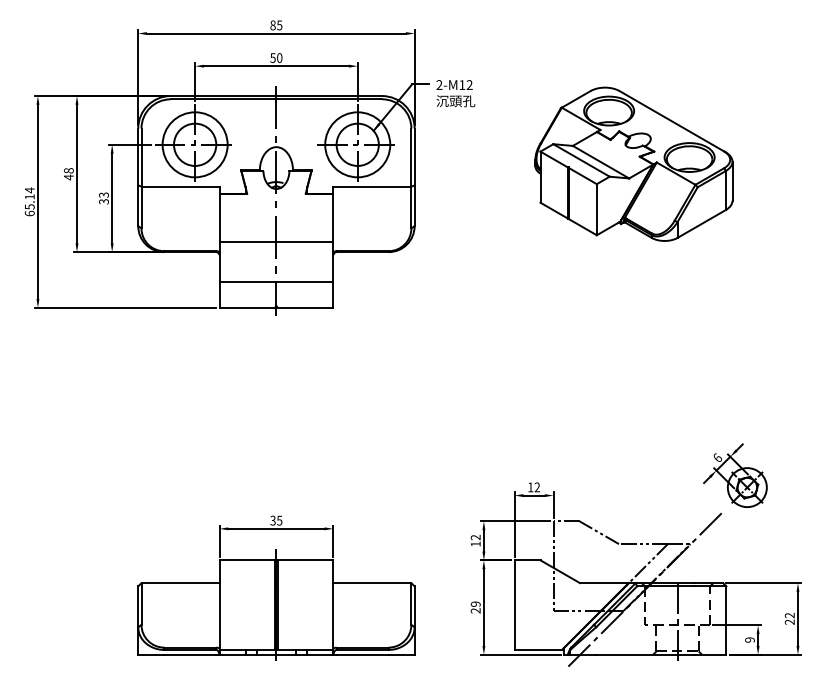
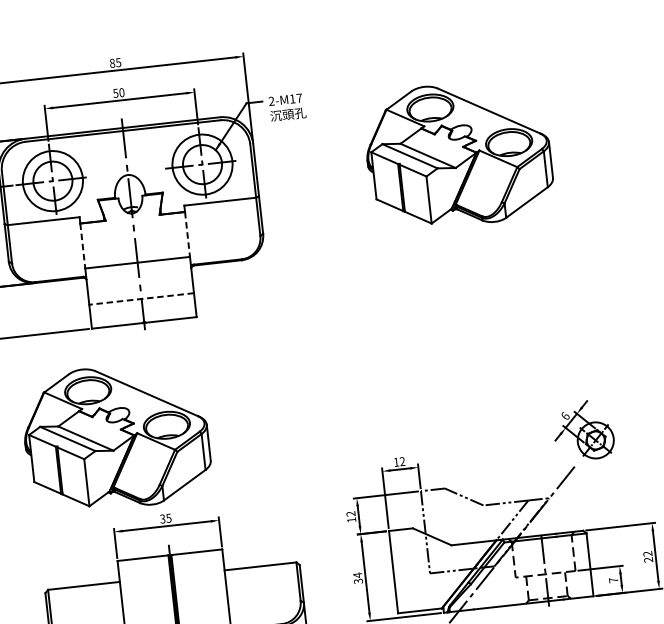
text: (469, 84) -> (299, 97), 2-M12 -> 2-M17
line: (219, 218) -> (82, 246), solid -> dashed
line: (333, 218) -> (187, 234), solid -> dashed
line: (276, 281) -> (141, 298), solid -> dashed
part: (232, 426) -> (115, 436), added
text: (475, 607) -> (357, 578), 29 -> 34
text: (749, 639) -> (613, 579), 9 -> 7

